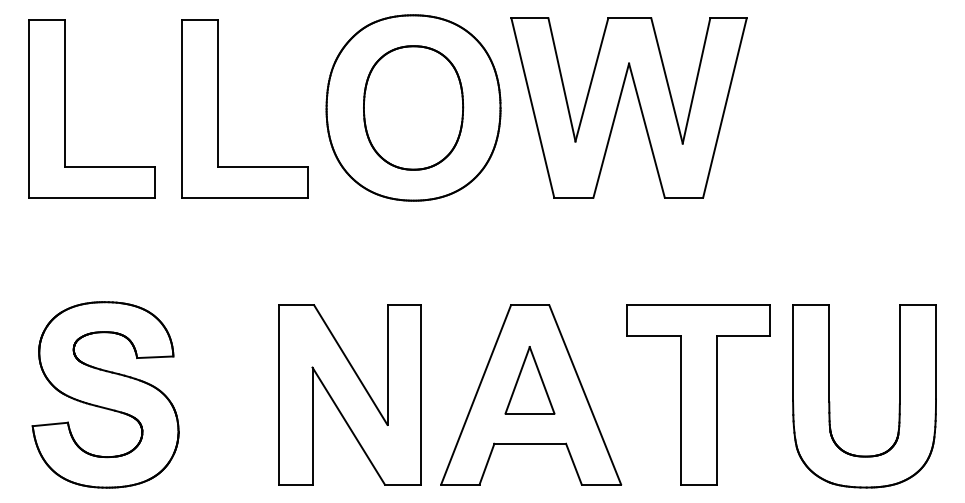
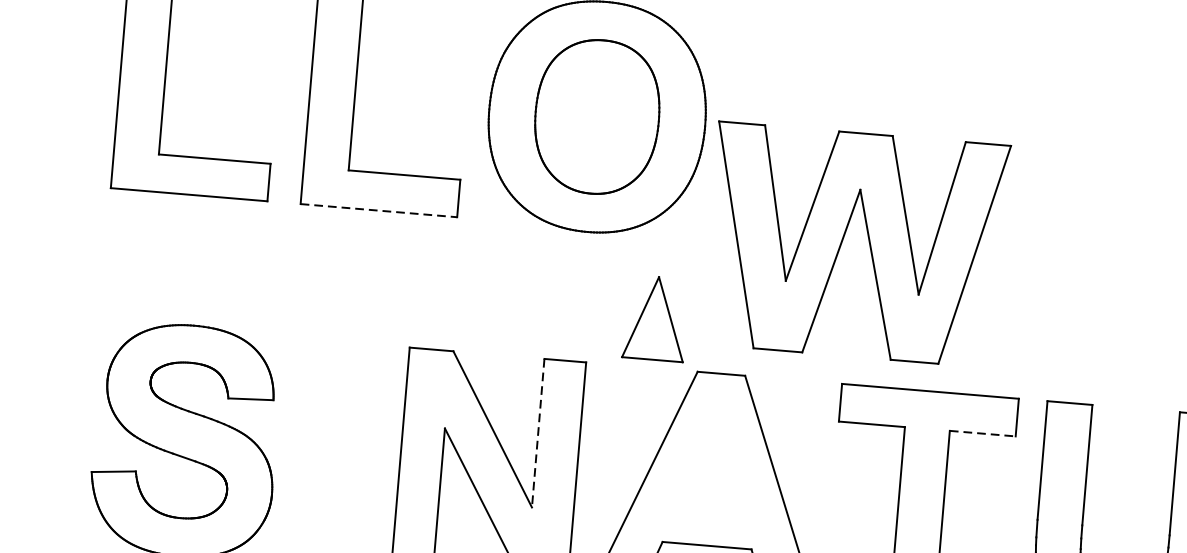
part: (619, 104) -> (844, 239), moved
line: (245, 197) -> (379, 210), solid -> dashed
line: (743, 335) -> (982, 433), solid -> dashed
line: (387, 365) -> (538, 433), solid -> dashed
part: (529, 380) -> (655, 318), moved

